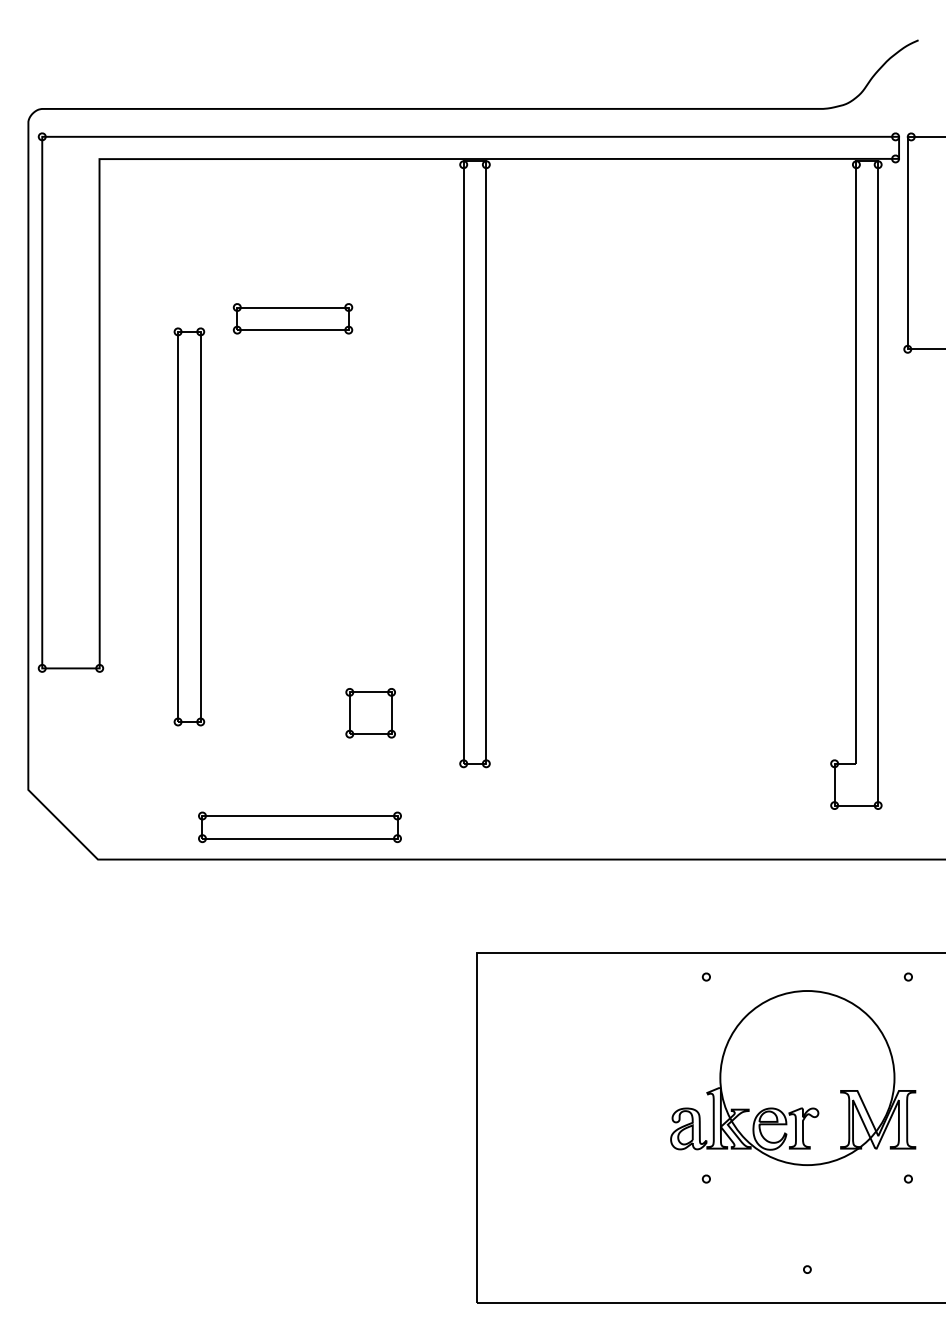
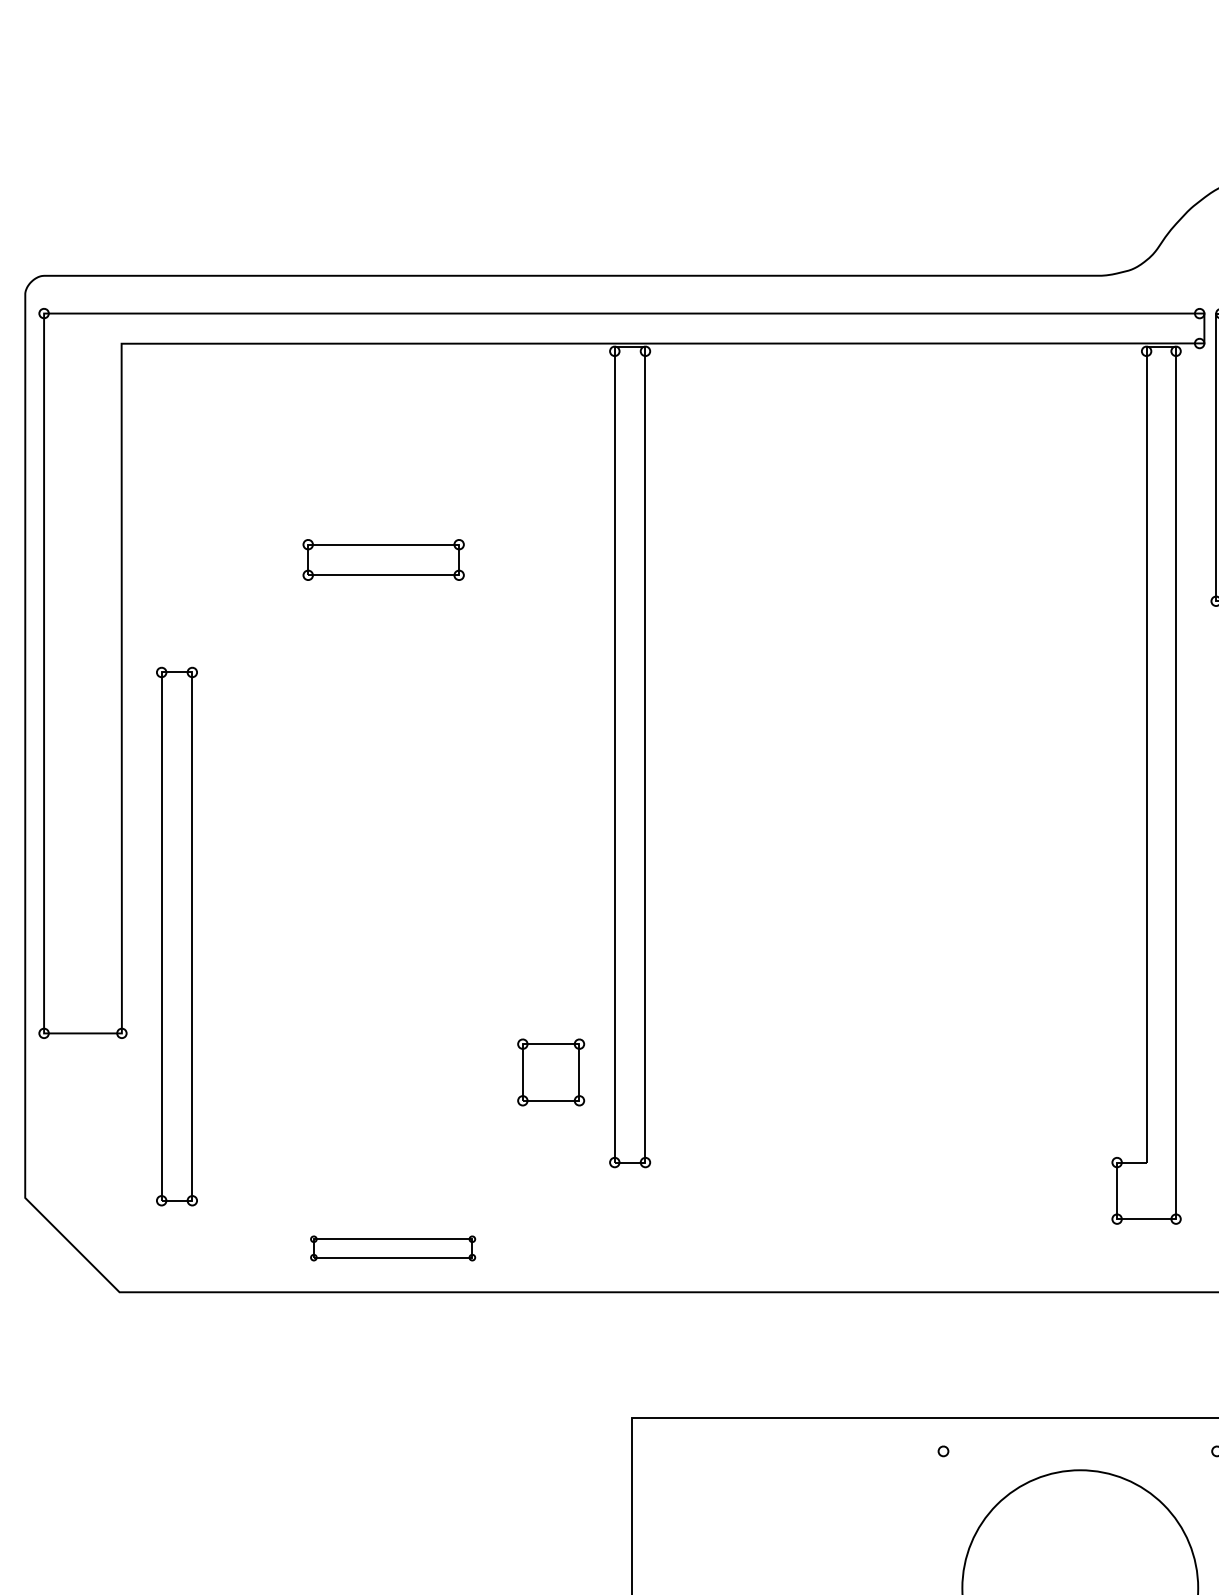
part: (189, 526) -> (177, 936), moved
part: (370, 713) -> (550, 1072), moved
part: (299, 826) -> (392, 1247), size x0.6

